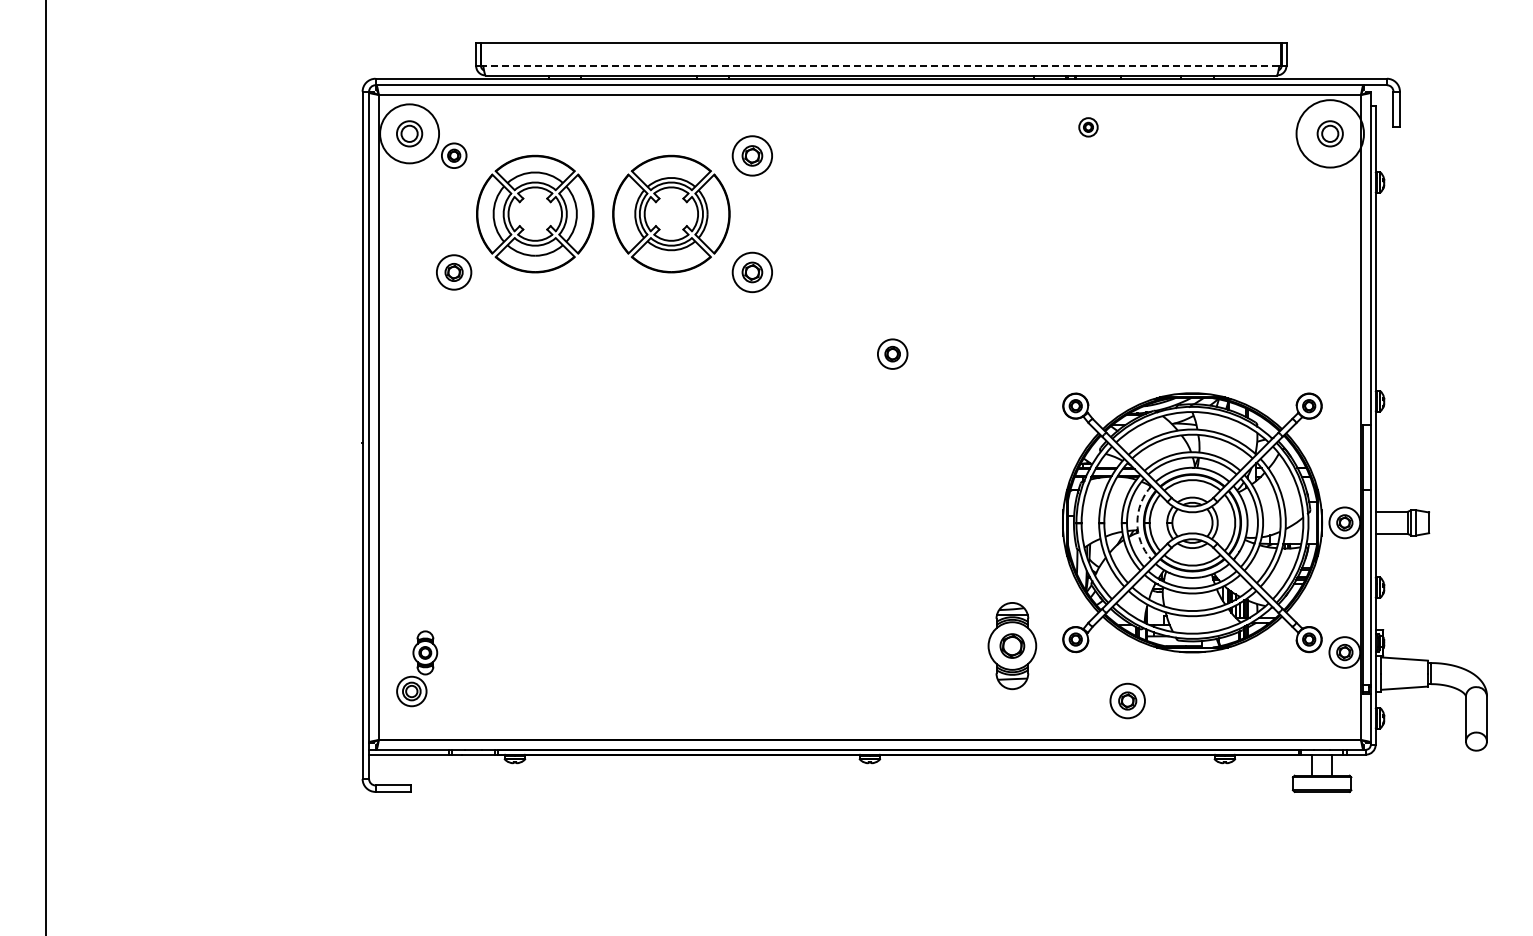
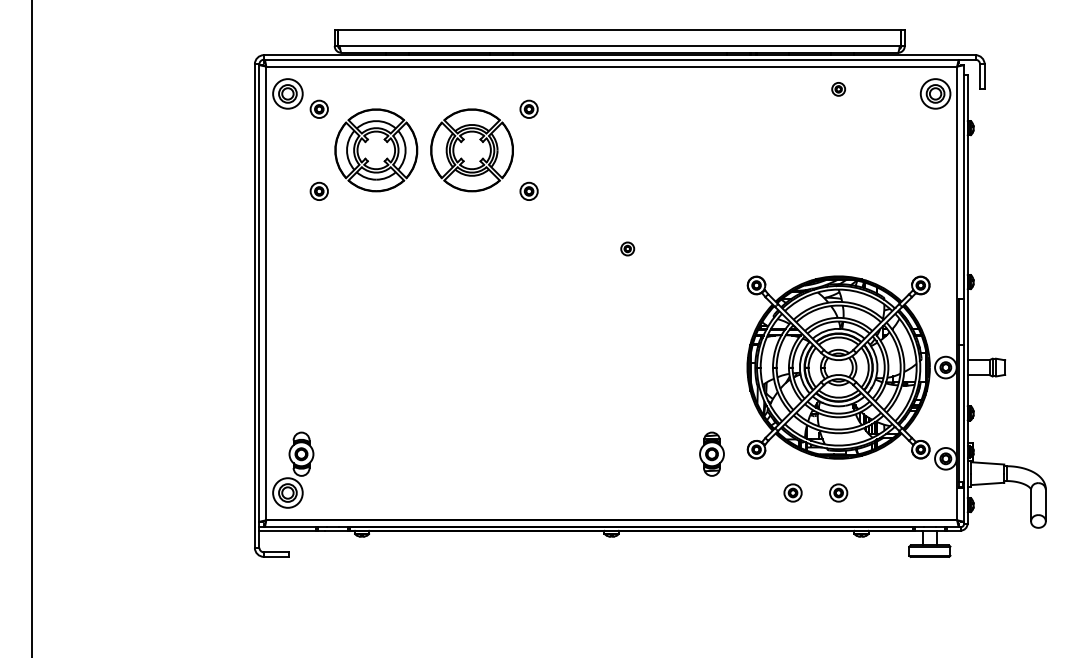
line: (880, 65) -> (619, 45), dashed -> solid
part: (1088, 127) -> (838, 89), moved
circle: (409, 133) -> (287, 93), size x0.71
circle: (1330, 133) -> (935, 93), size x0.62
part: (752, 155) -> (529, 109), size x0.62
part: (454, 272) -> (319, 191), size x0.71
part: (752, 272) -> (529, 191), size x0.62
part: (892, 354) -> (627, 249), size x0.62
arc: (1137, 522) -> (799, 367), dashed -> solid
part: (1012, 645) -> (712, 453), size x0.71
part: (416, 668) -> (292, 470), size x1.43
part: (1127, 701) -> (792, 493), size x0.71
part: (1192, 701) -> (838, 493), added

